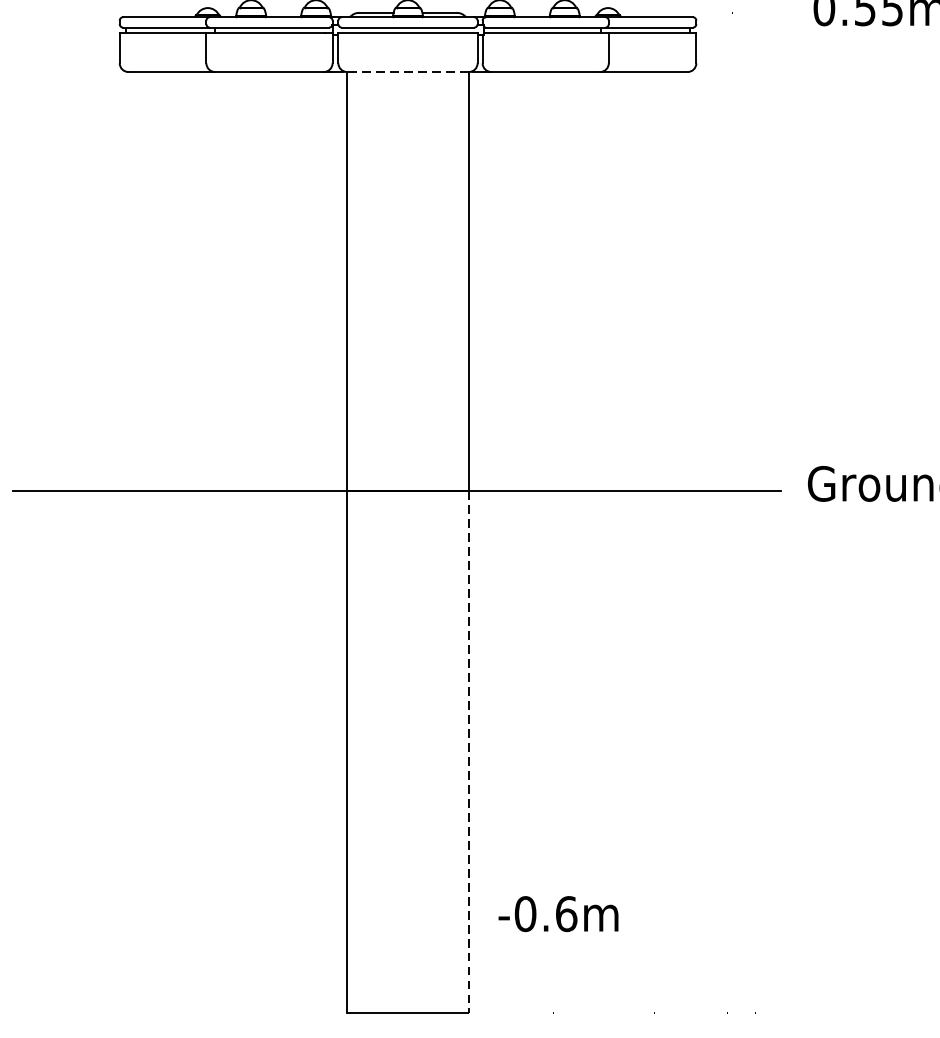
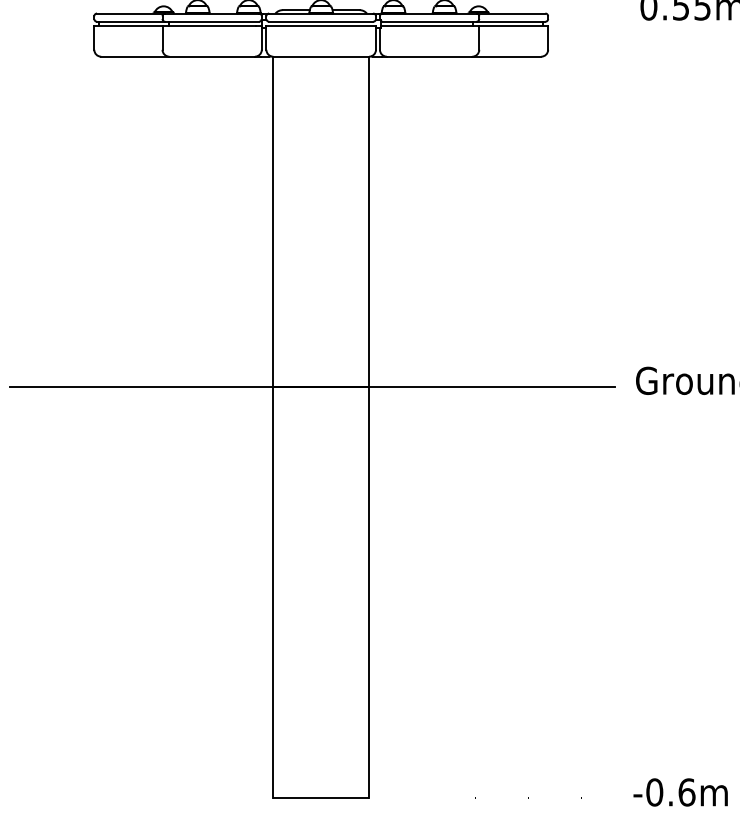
line: (408, 71) -> (321, 56), dashed -> solid
line: (469, 752) -> (369, 592), dashed -> solid
text: (558, 914) -> (680, 792), moved

